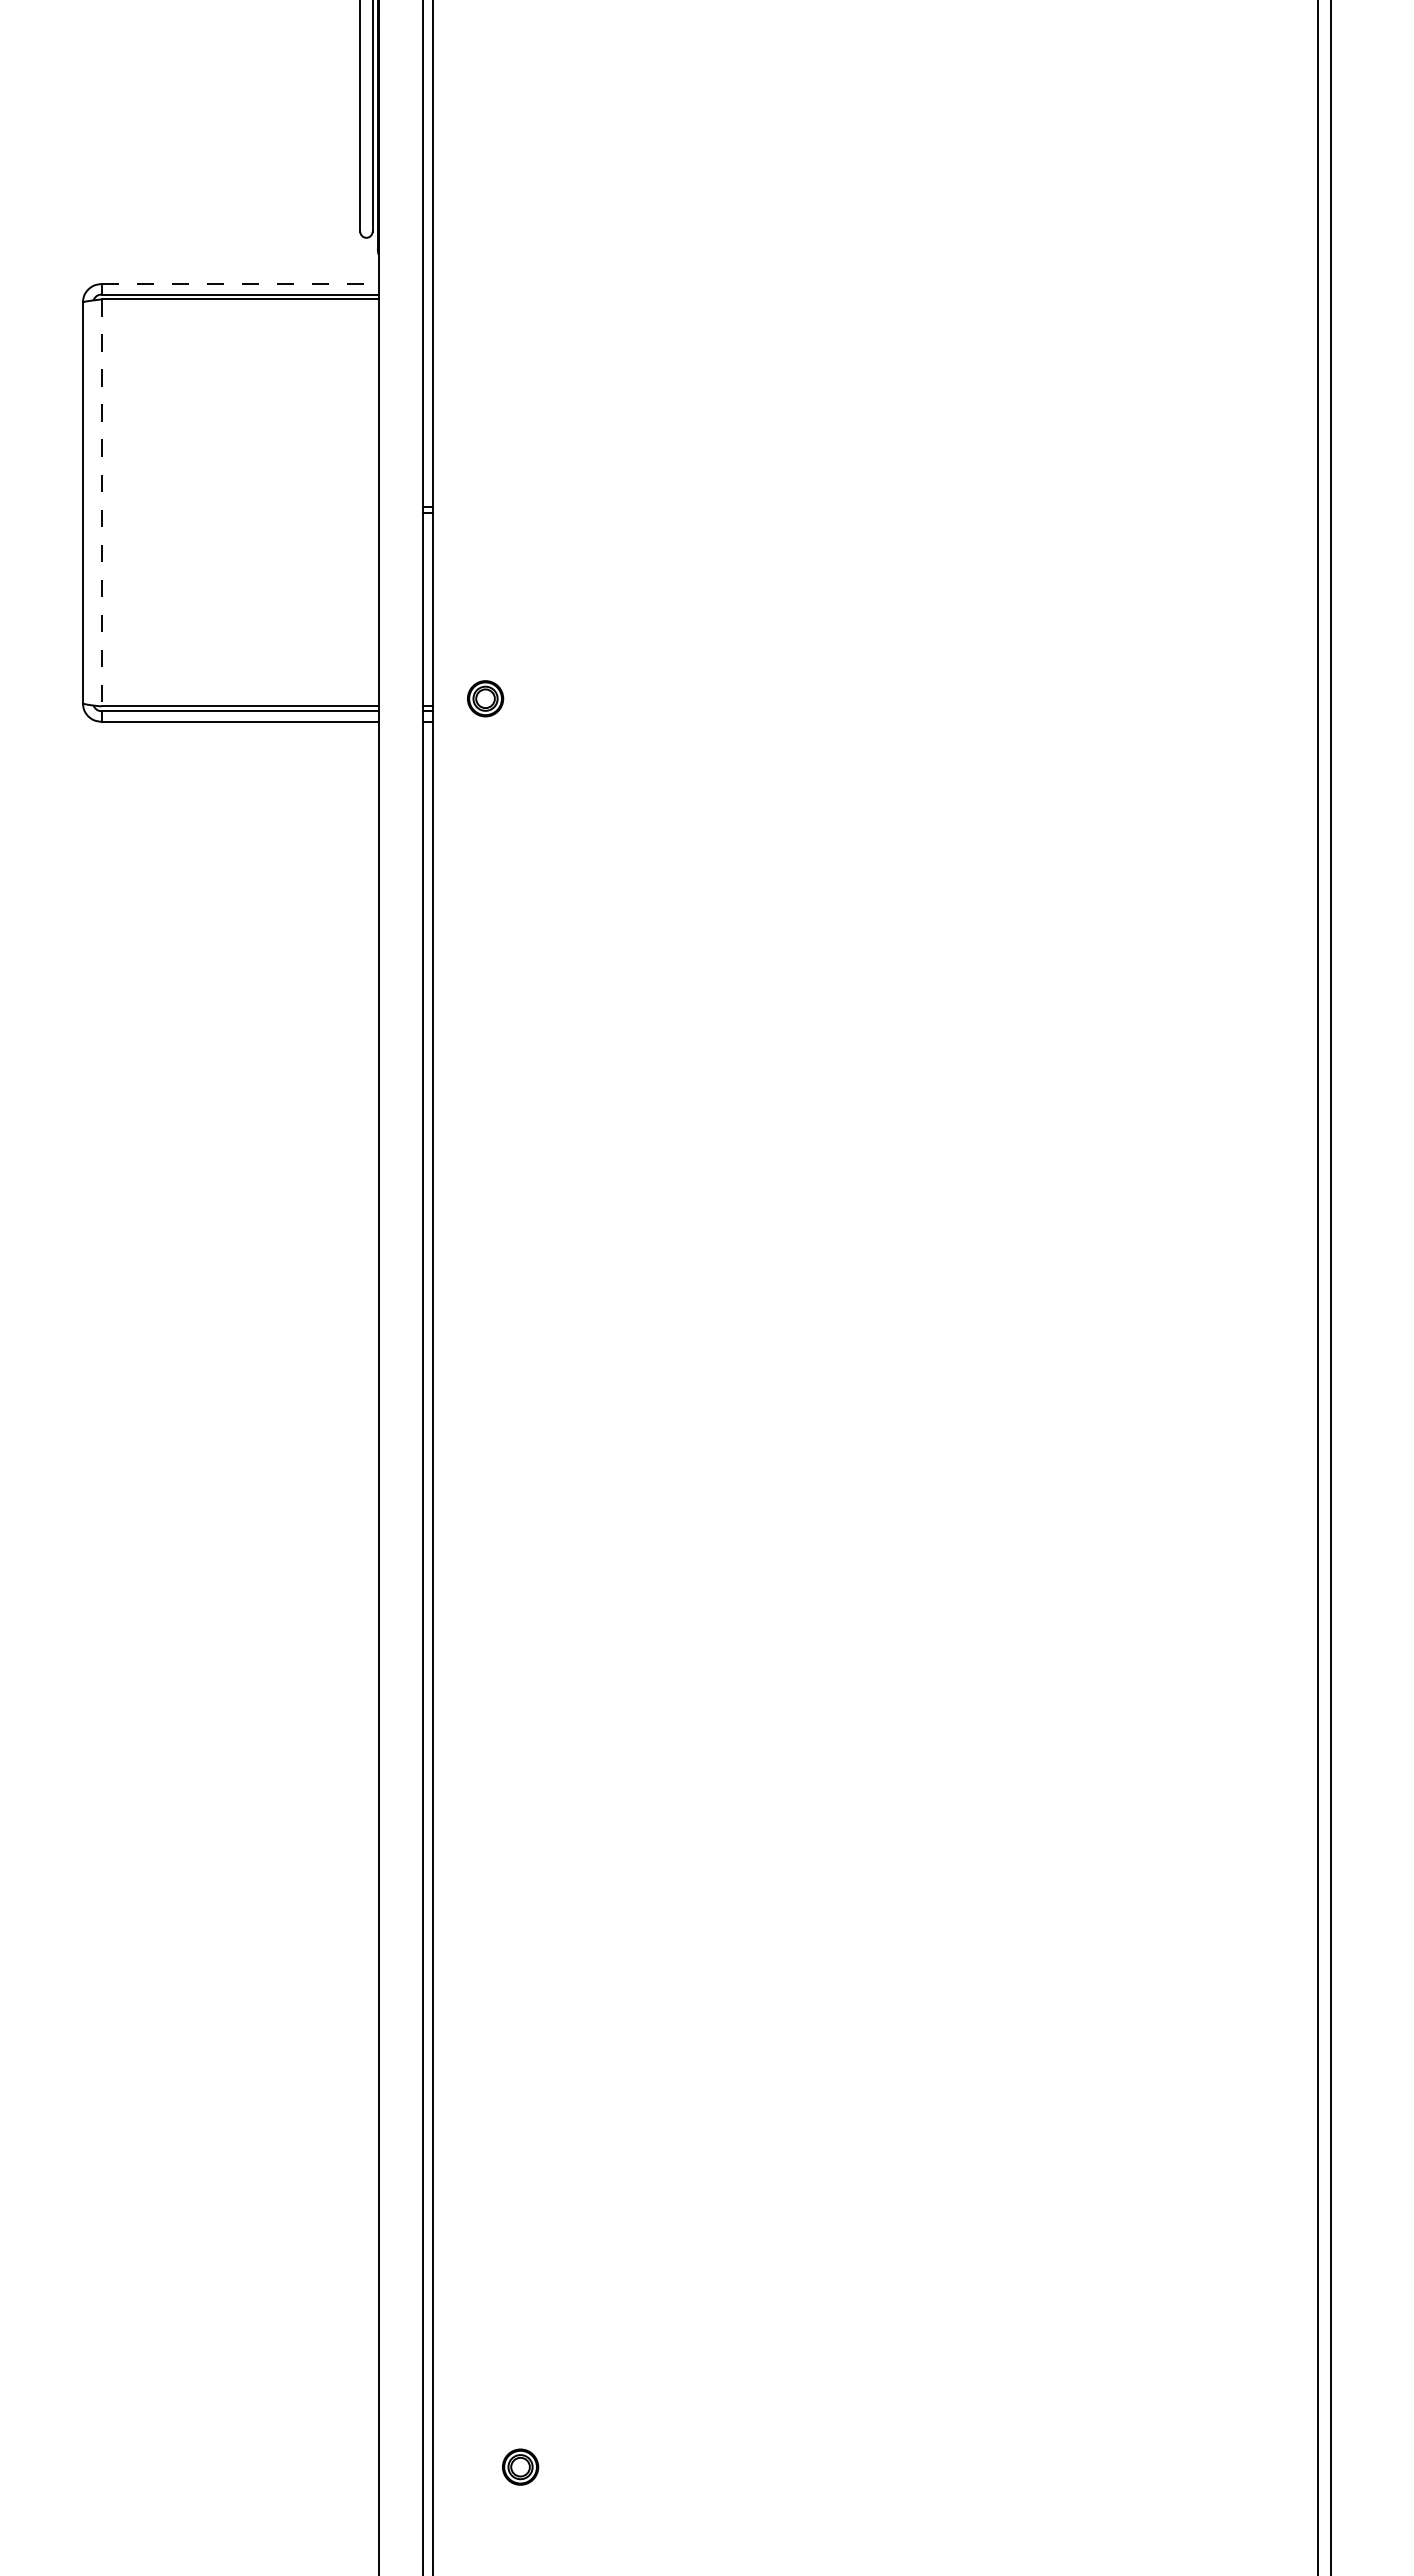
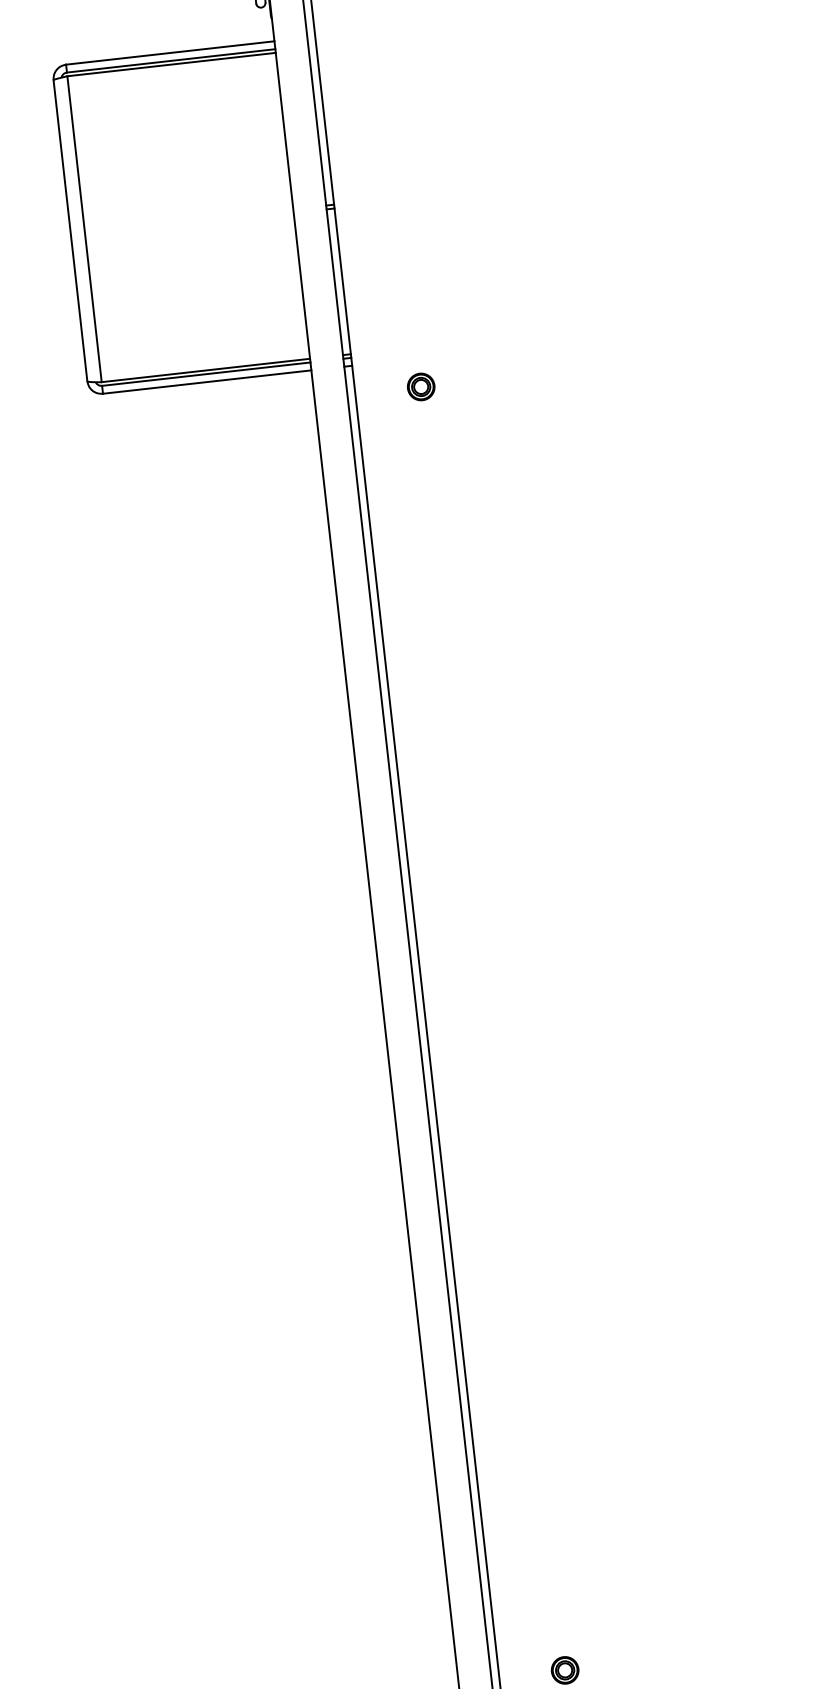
line: (240, 284) -> (170, 53), dashed -> solid
line: (101, 503) -> (84, 229), dashed -> solid
part: (485, 698) -> (421, 386), moved

